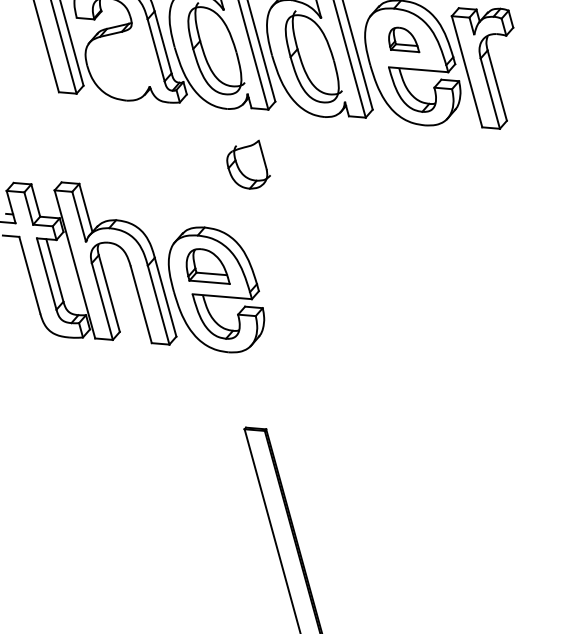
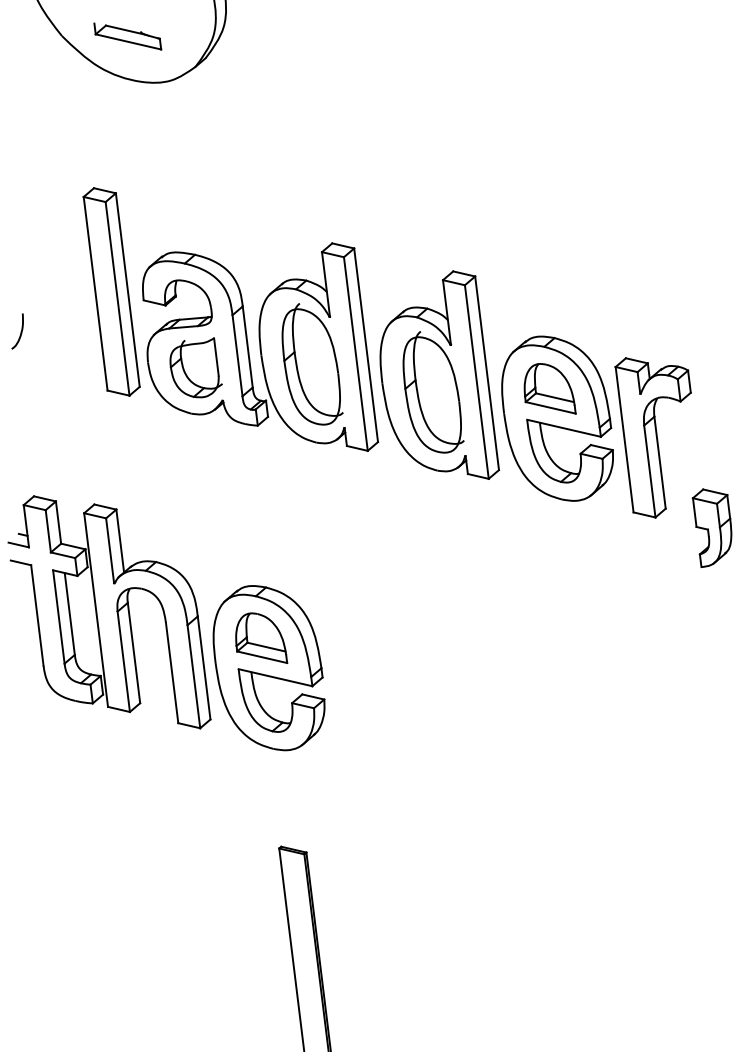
part: (402, 40) -> (549, 388), size x1.43
part: (544, 130) -> (711, 527), added
part: (247, 165) -> (195, 367), moved

